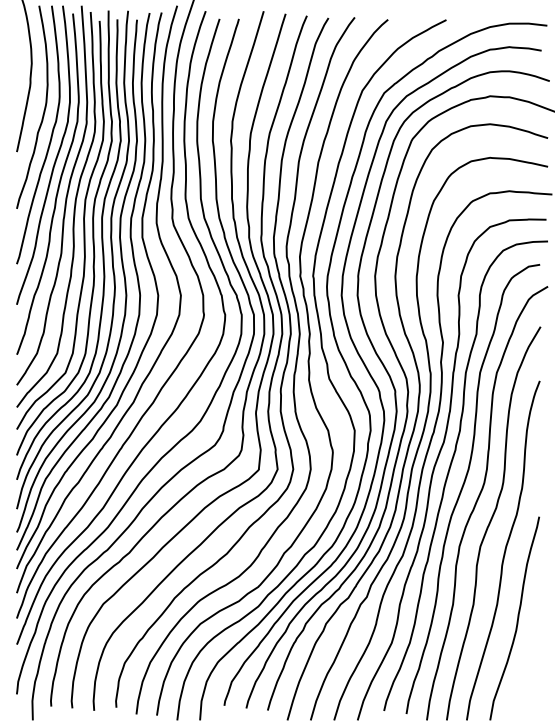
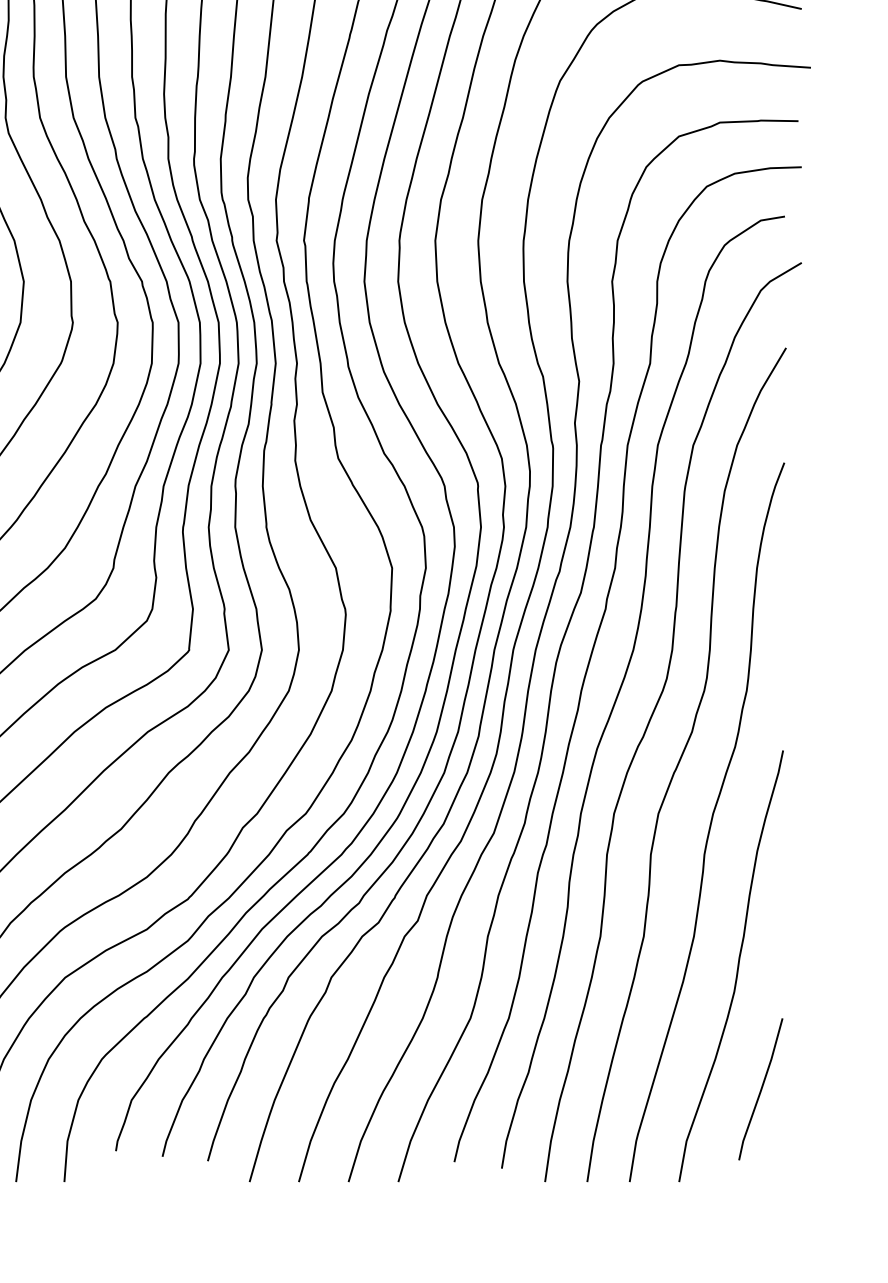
line: (528, 676) -> (760, 1089), added

